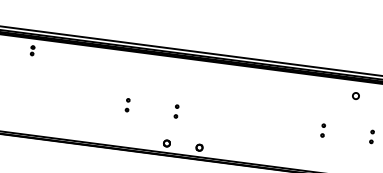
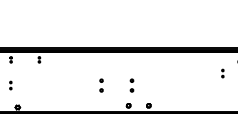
part: (127, 105) -> (101, 85), size x1.6
part: (175, 111) -> (131, 85), size x1.6
part: (322, 130) -> (222, 73), moved

